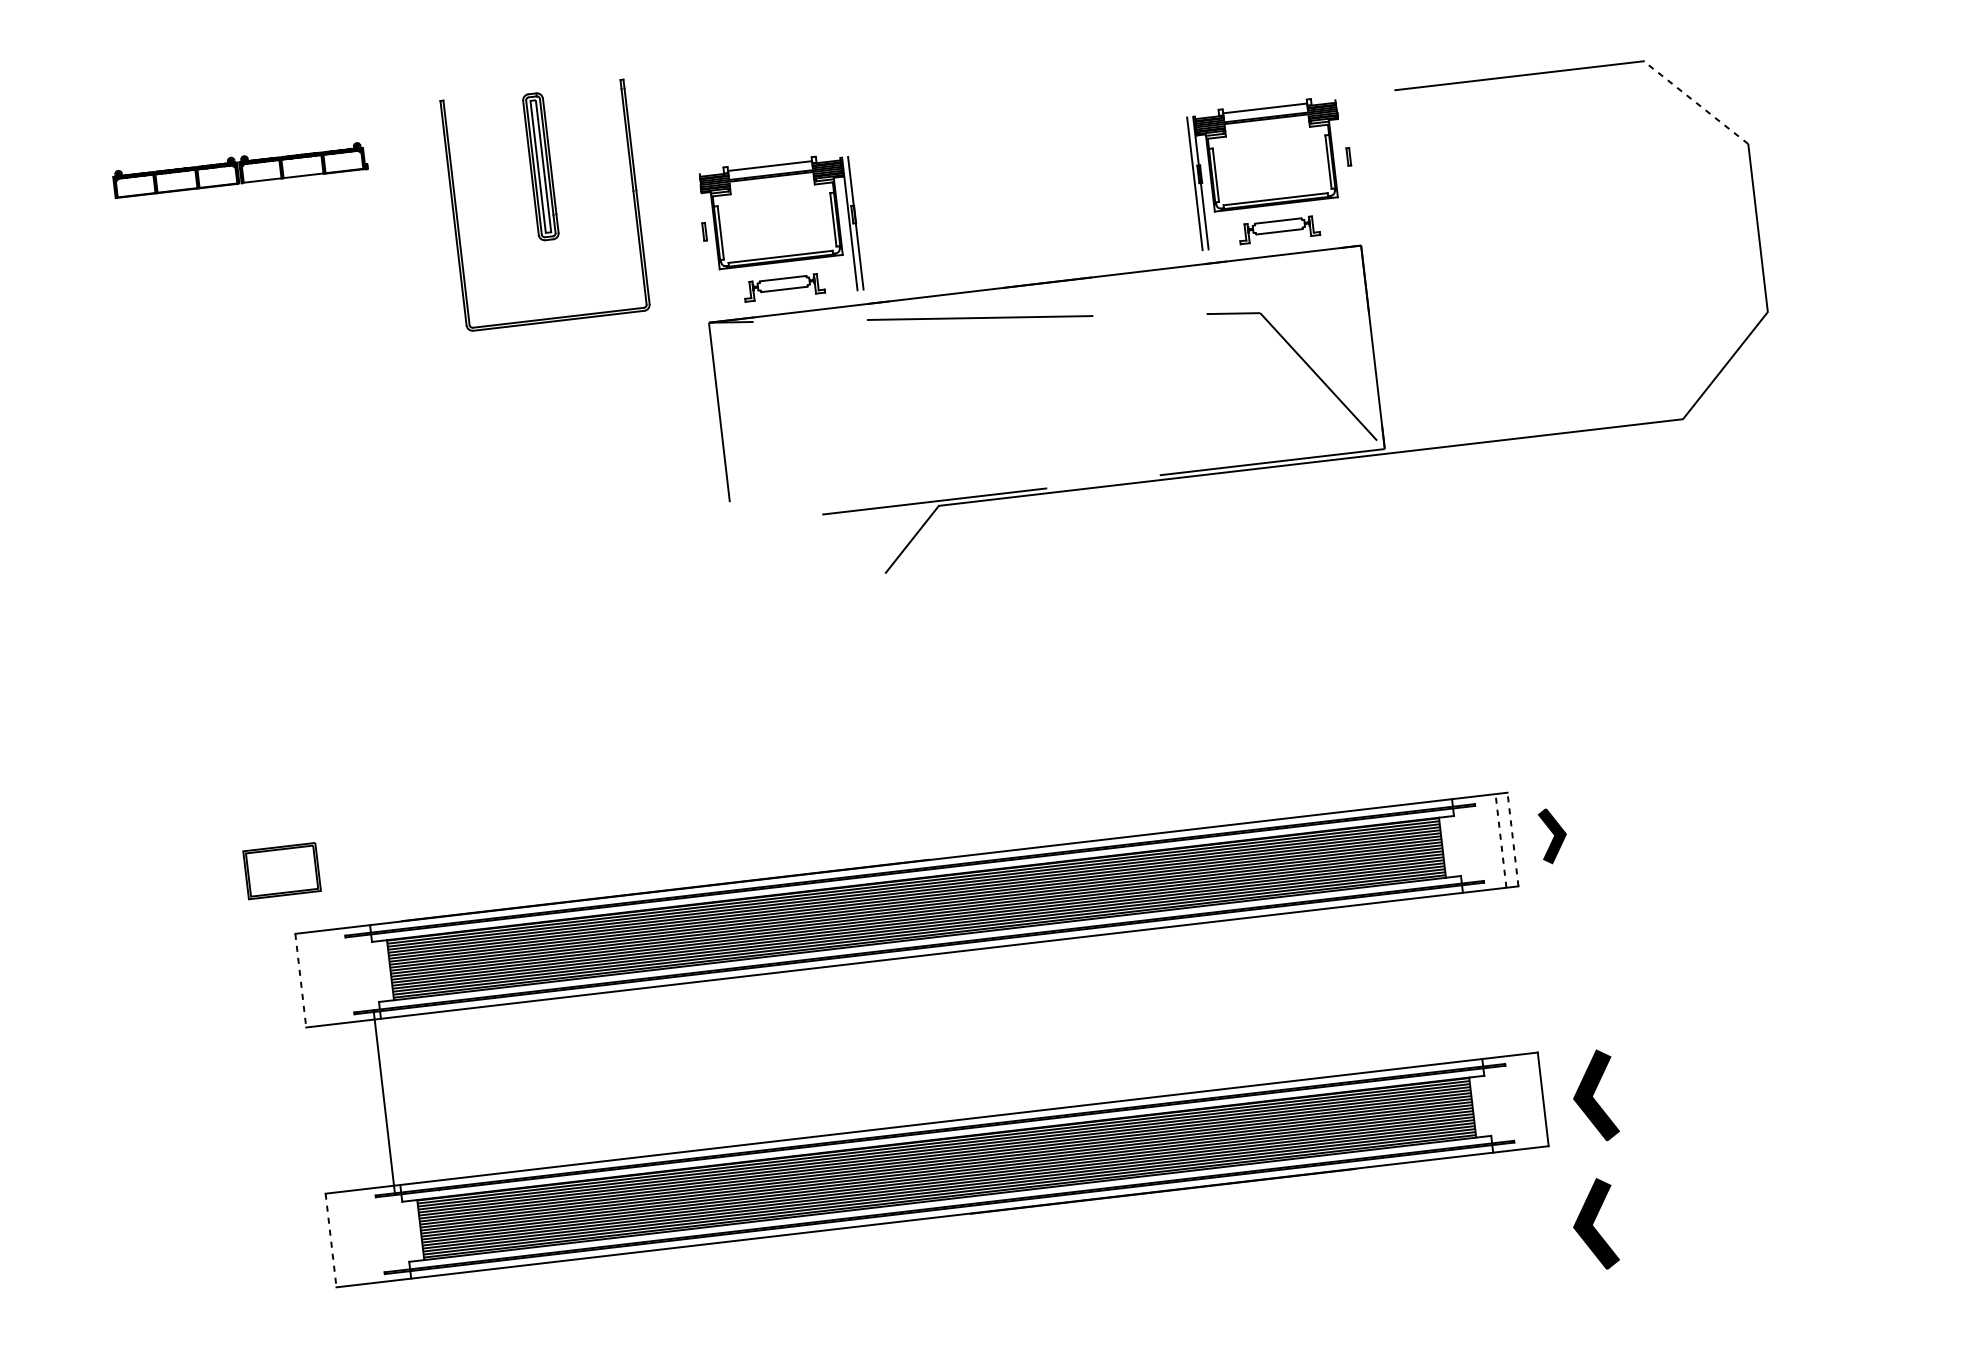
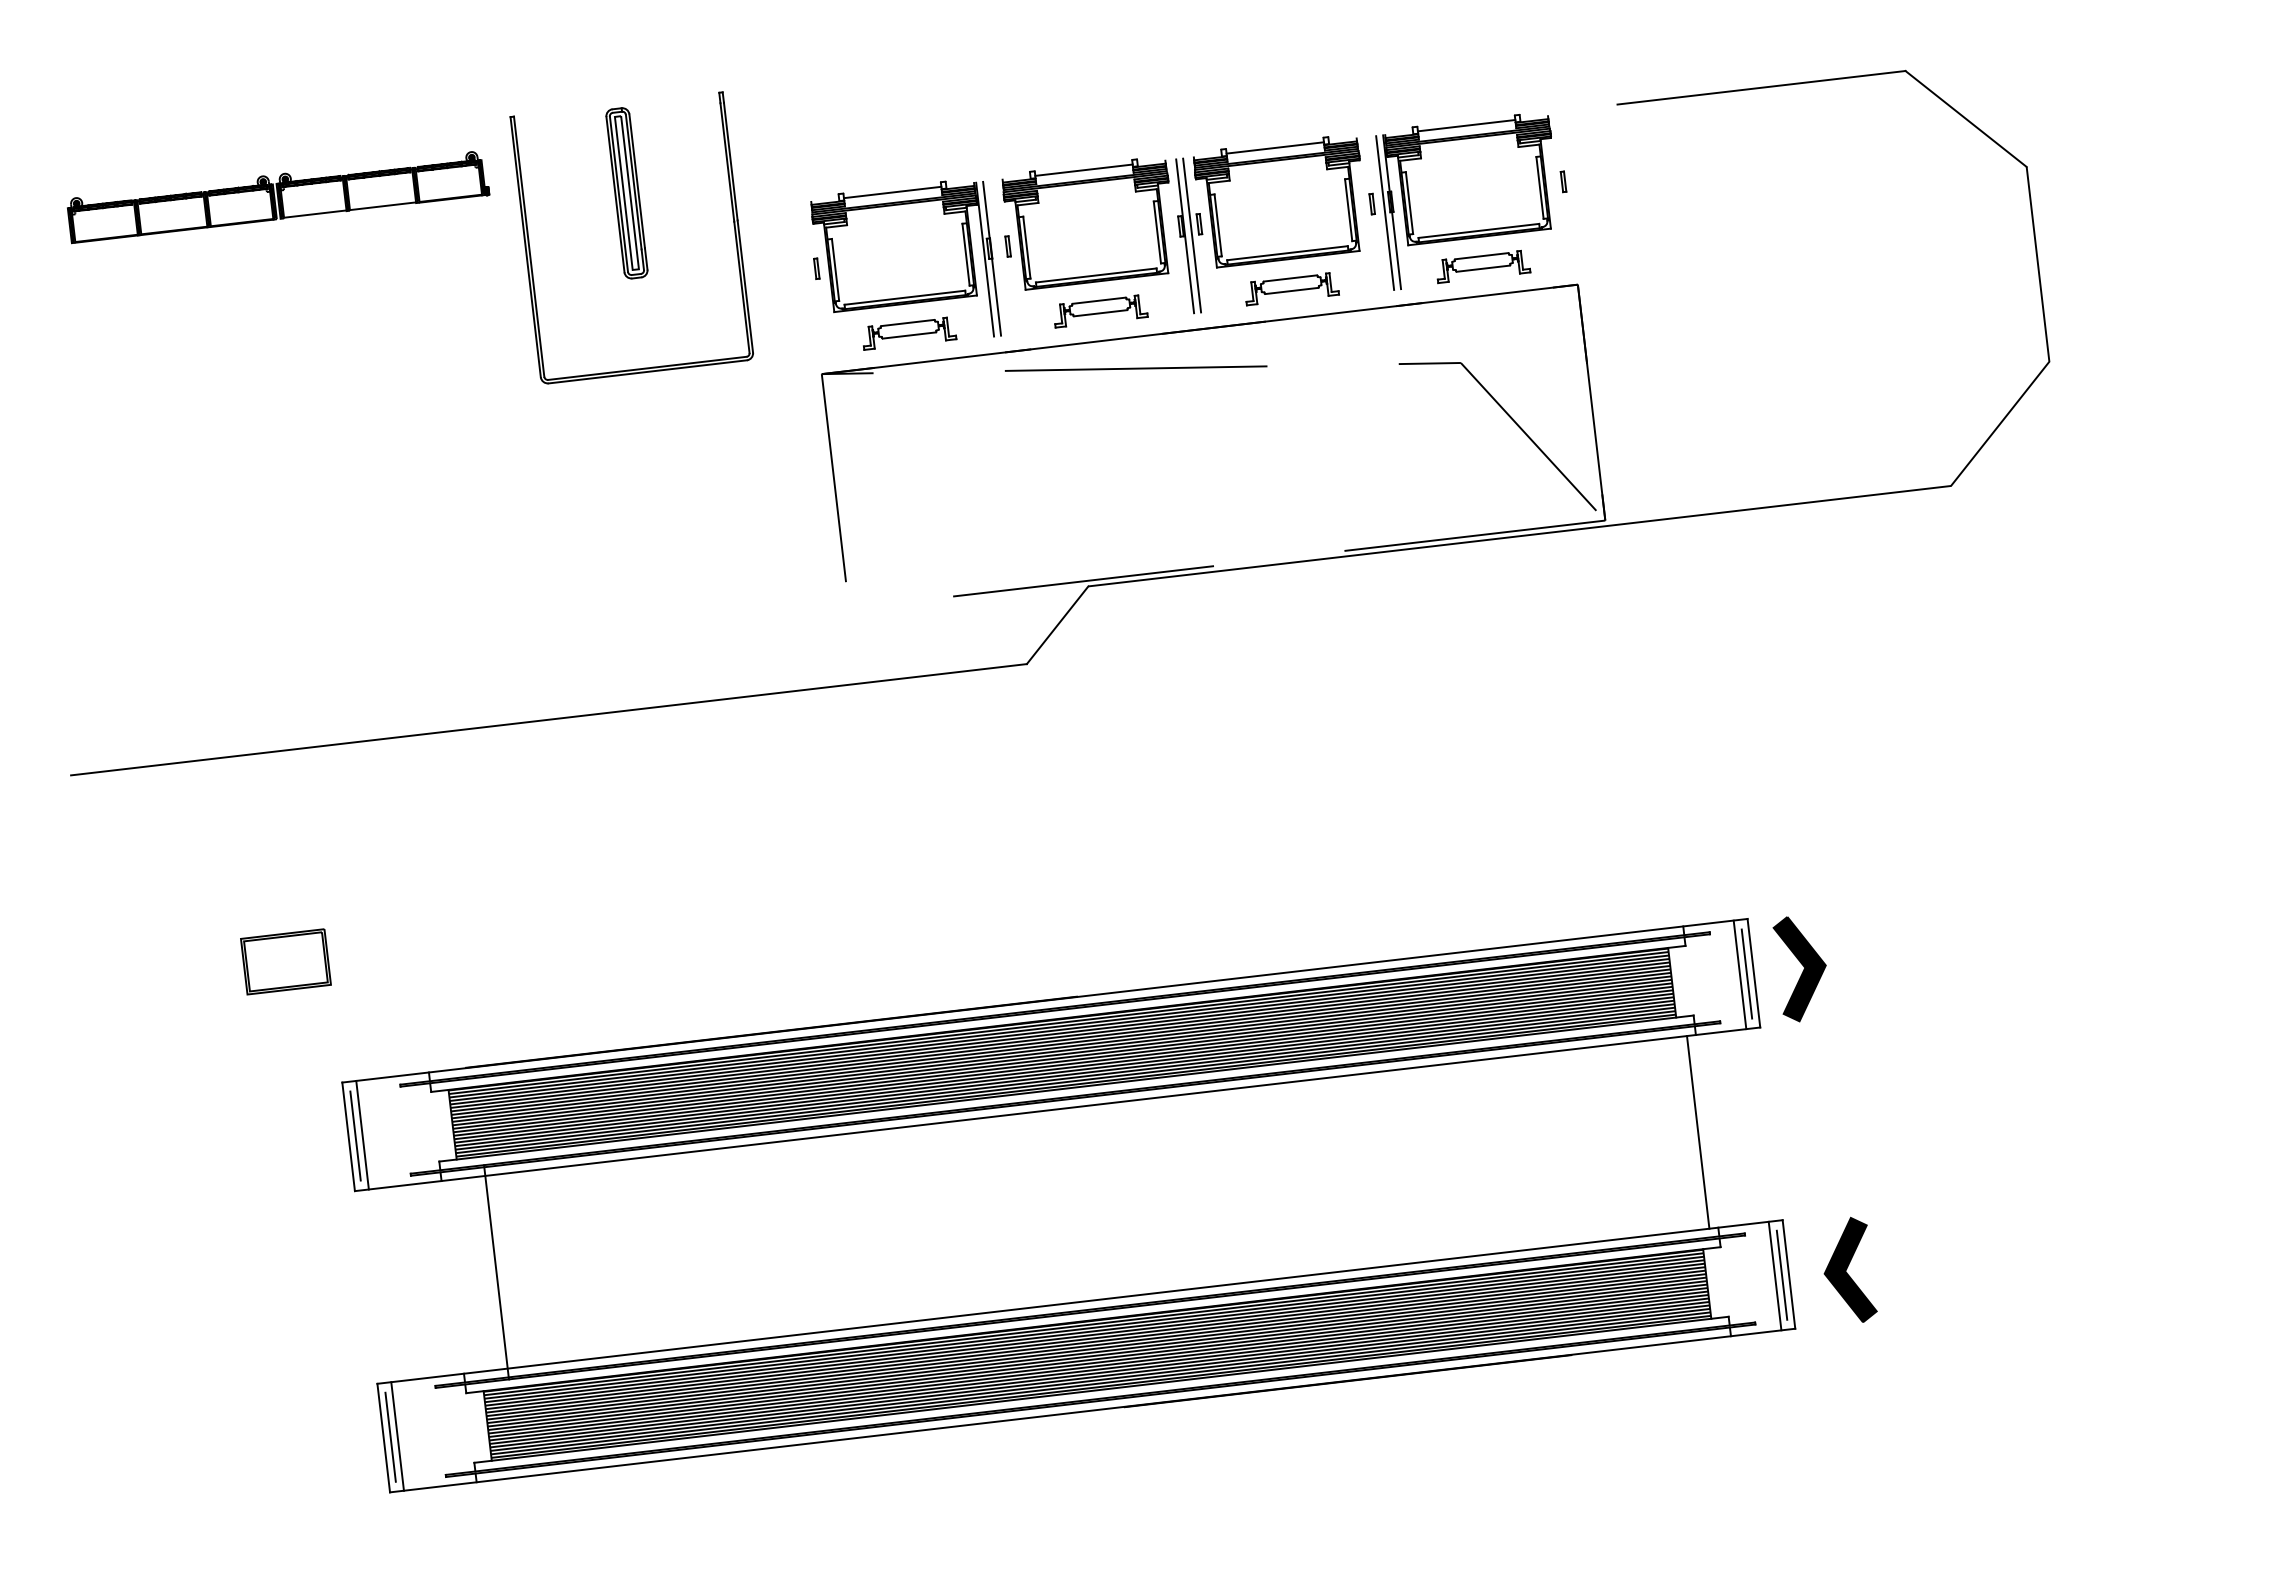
line: (1695, 102) -> (1965, 118), dashed -> solid
part: (240, 170) -> (278, 197), size x1.43
part: (1025, 200) -> (1188, 232), added
line: (473, 620) -> (548, 719), added
part: (1552, 836) -> (1799, 969), size x1.67
line: (1506, 839) -> (1746, 973), added
line: (1512, 839) -> (1753, 973), dashed -> solid
line: (1501, 840) -> (1740, 974), dashed -> solid
part: (281, 870) -> (285, 961), moved
line: (1465, 976) -> (1698, 1132), added
line: (312, 978) -> (362, 1134), added
line: (306, 979) -> (355, 1135), added
line: (300, 980) -> (348, 1136), dashed -> solid
line: (1536, 1099) -> (1781, 1274), added
line: (1530, 1100) -> (1774, 1275), added
line: (384, 1102) -> (496, 1272), moved
part: (1596, 1223) -> (1850, 1418), removed
line: (336, 1239) -> (390, 1436), added
line: (342, 1239) -> (397, 1436), added
line: (330, 1240) -> (383, 1438), dashed -> solid

